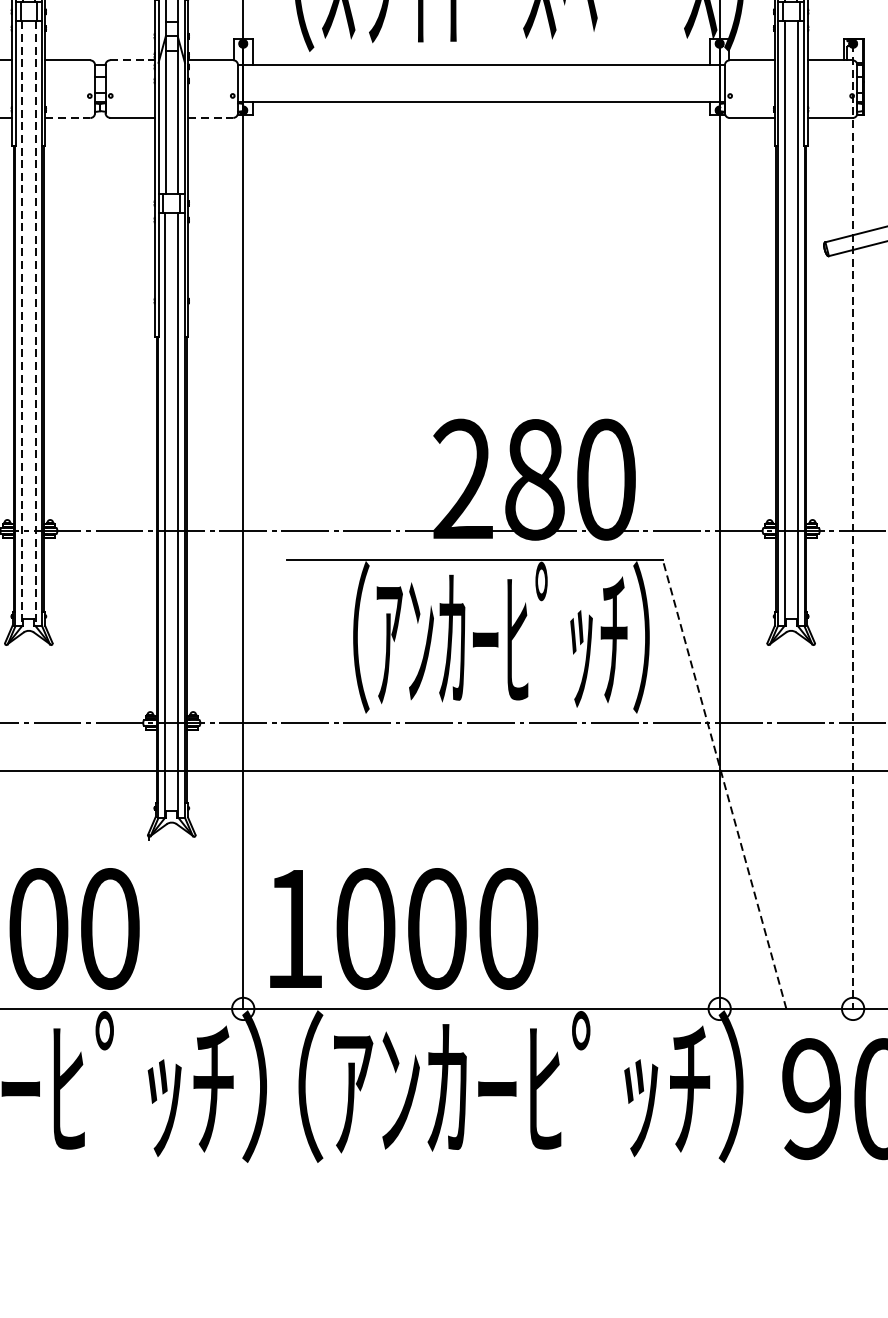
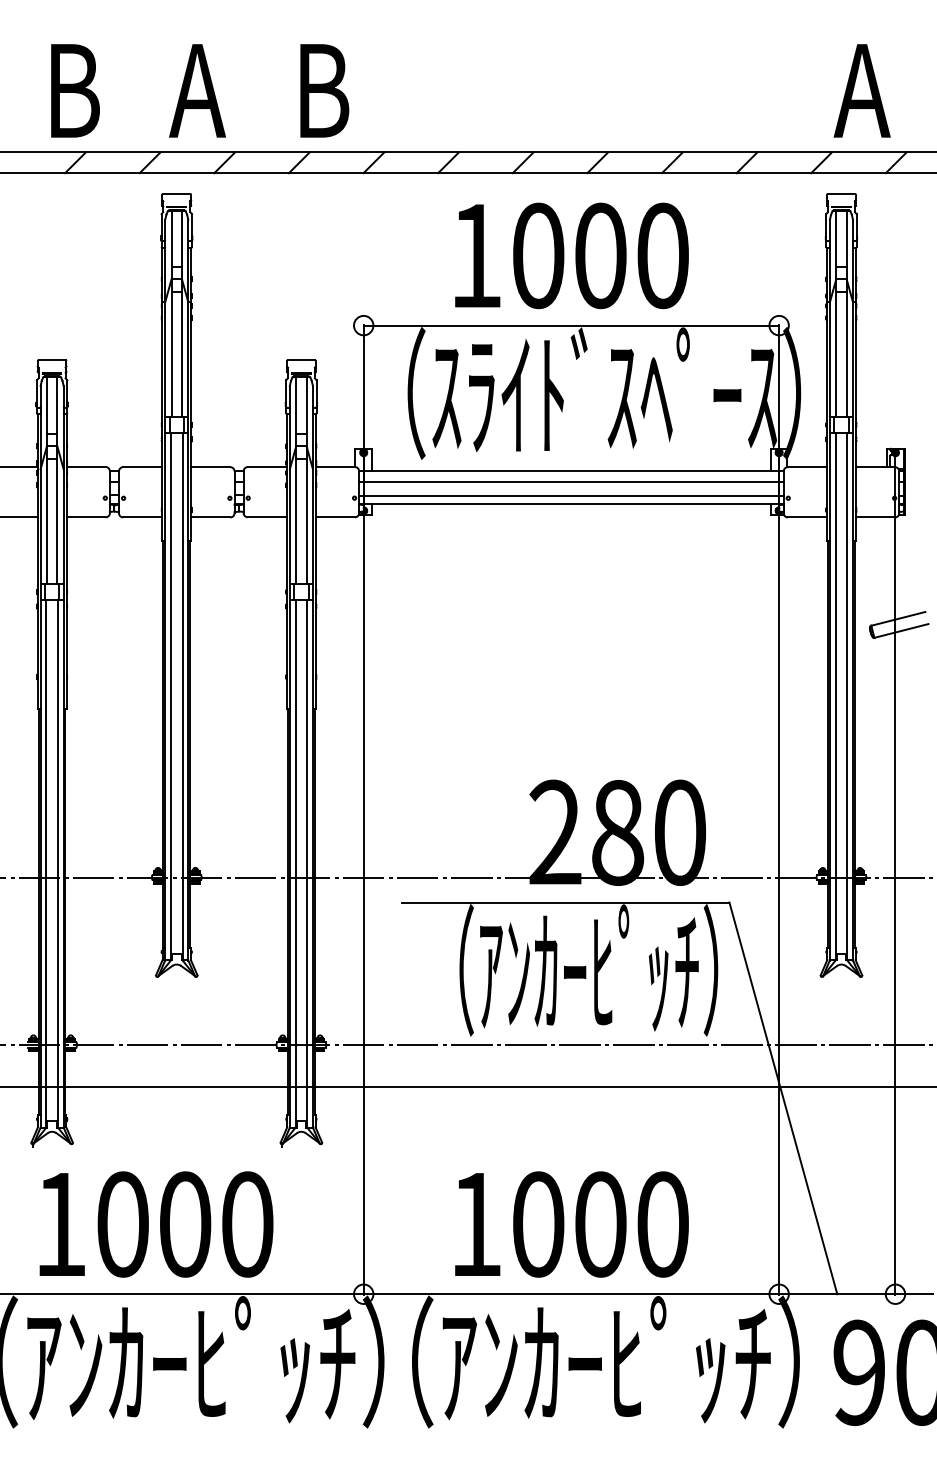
line: (132, 60) -> (267, 467), dashed -> solid
line: (481, 76) -> (571, 481), added
line: (481, 92) -> (571, 495), added
line: (67, 118) -> (210, 517), dashed -> solid
line: (210, 118) -> (335, 517), dashed -> solid
line: (21, 323) -> (170, 696), dashed -> solid
line: (35, 323) -> (182, 696), dashed -> solid
line: (853, 526) -> (895, 873), dashed -> solid
line: (724, 783) -> (783, 1097), dashed -> solid
text: (403, 928) -> (571, 1224), moved

